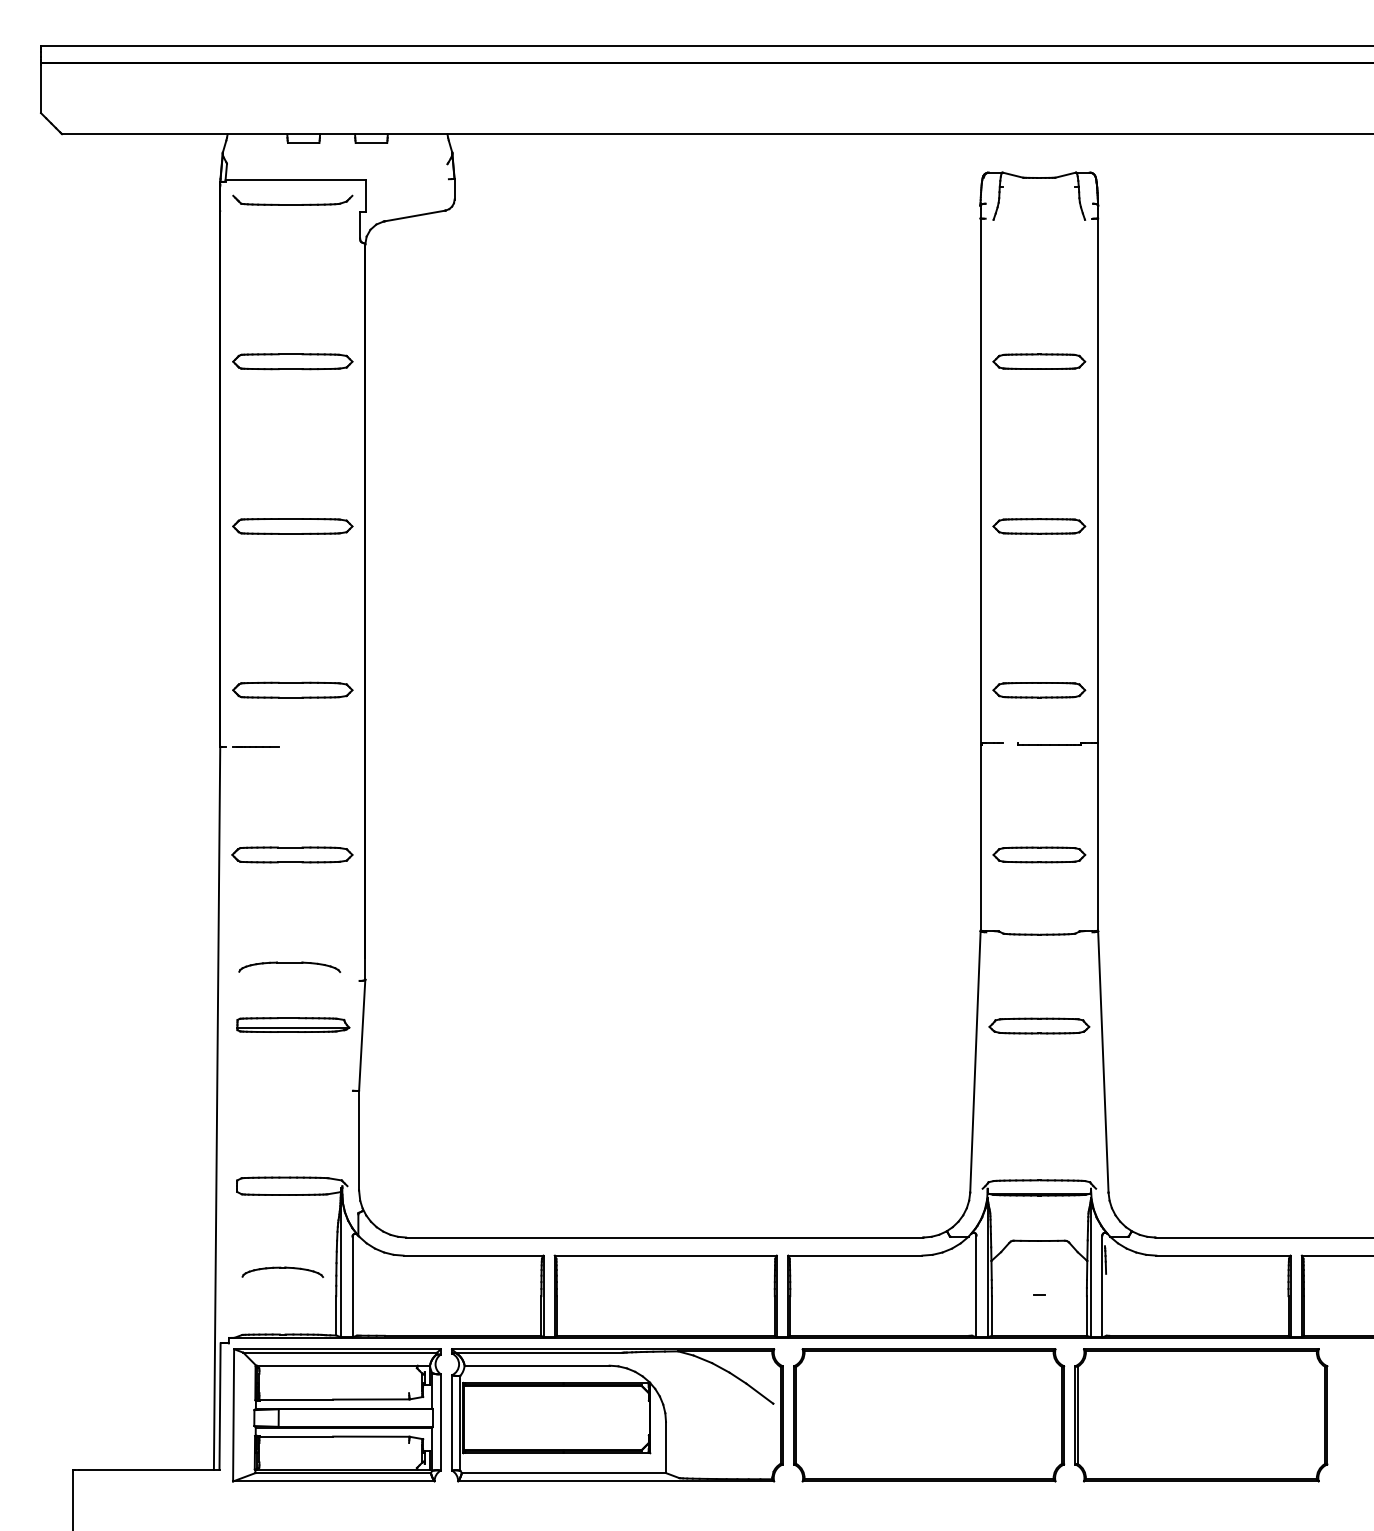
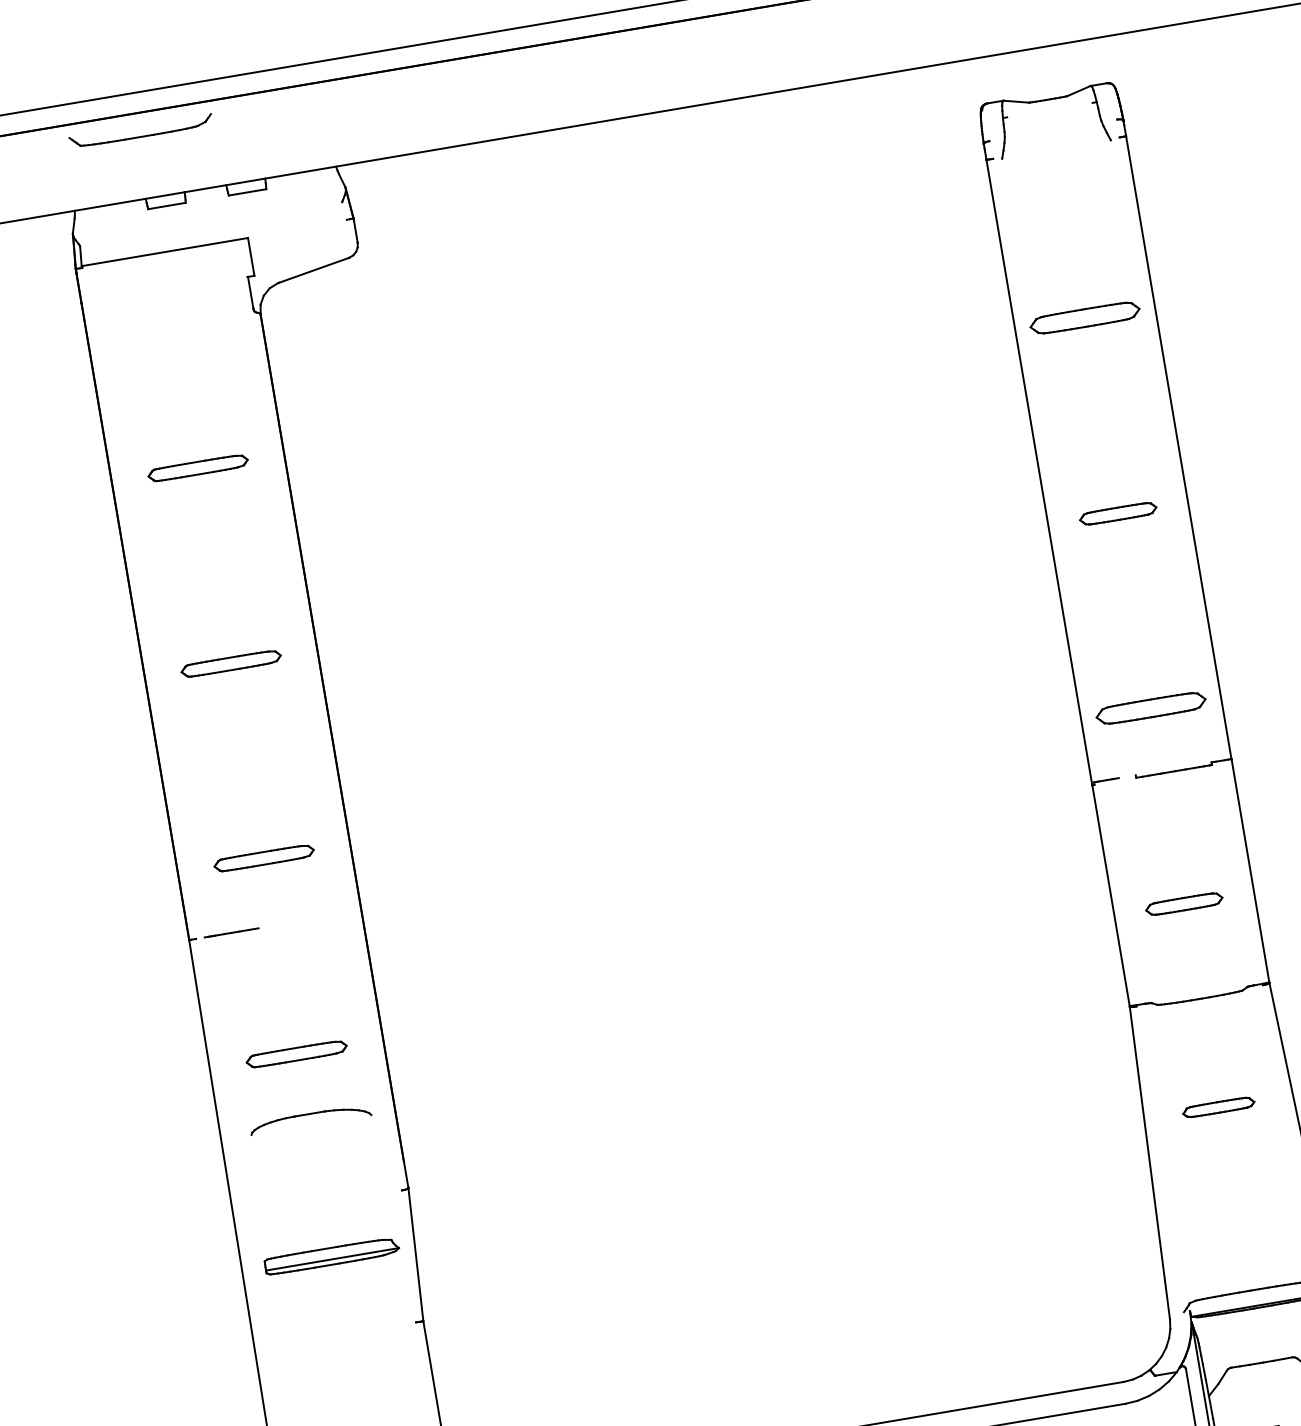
part: (292, 199) -> (140, 130), moved
part: (292, 361) -> (197, 467), size x0.7
part: (292, 526) -> (230, 663), size x0.7
part: (1039, 526) -> (1118, 513), size x0.7
part: (292, 689) -> (263, 857), size x0.7
part: (292, 854) -> (296, 1053), size x0.7
part: (1039, 854) -> (1184, 903), size x0.7
part: (289, 966) -> (310, 1118), moved
part: (1039, 1025) -> (1218, 1106), size x0.6

